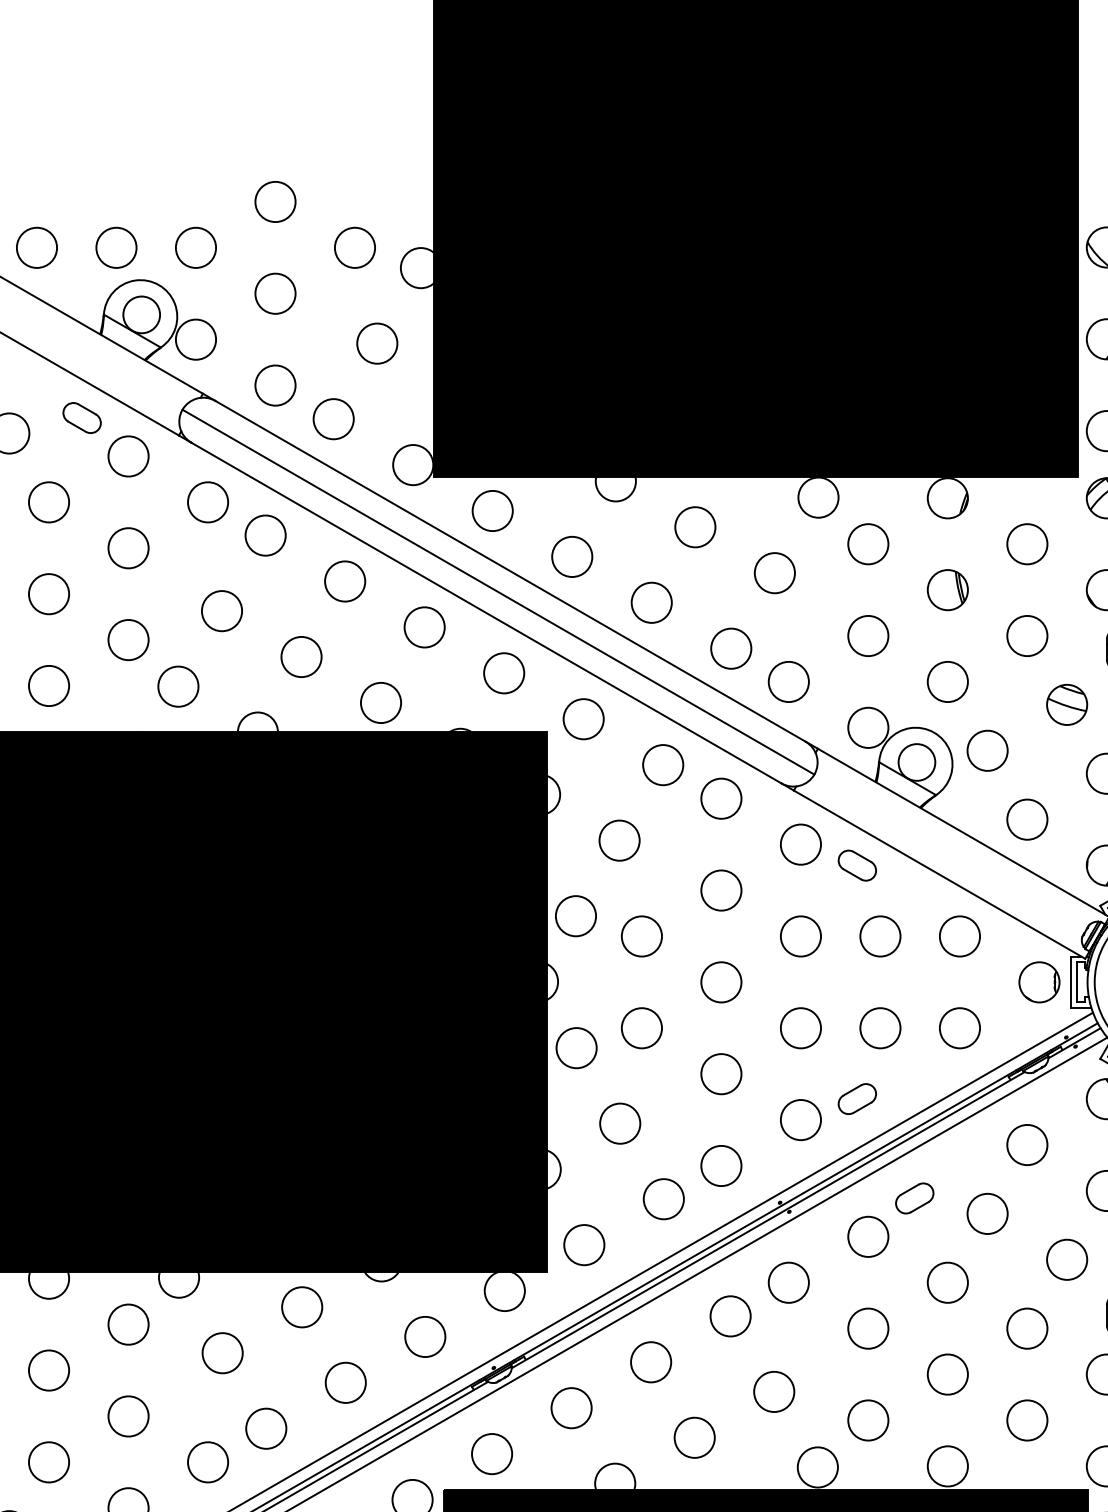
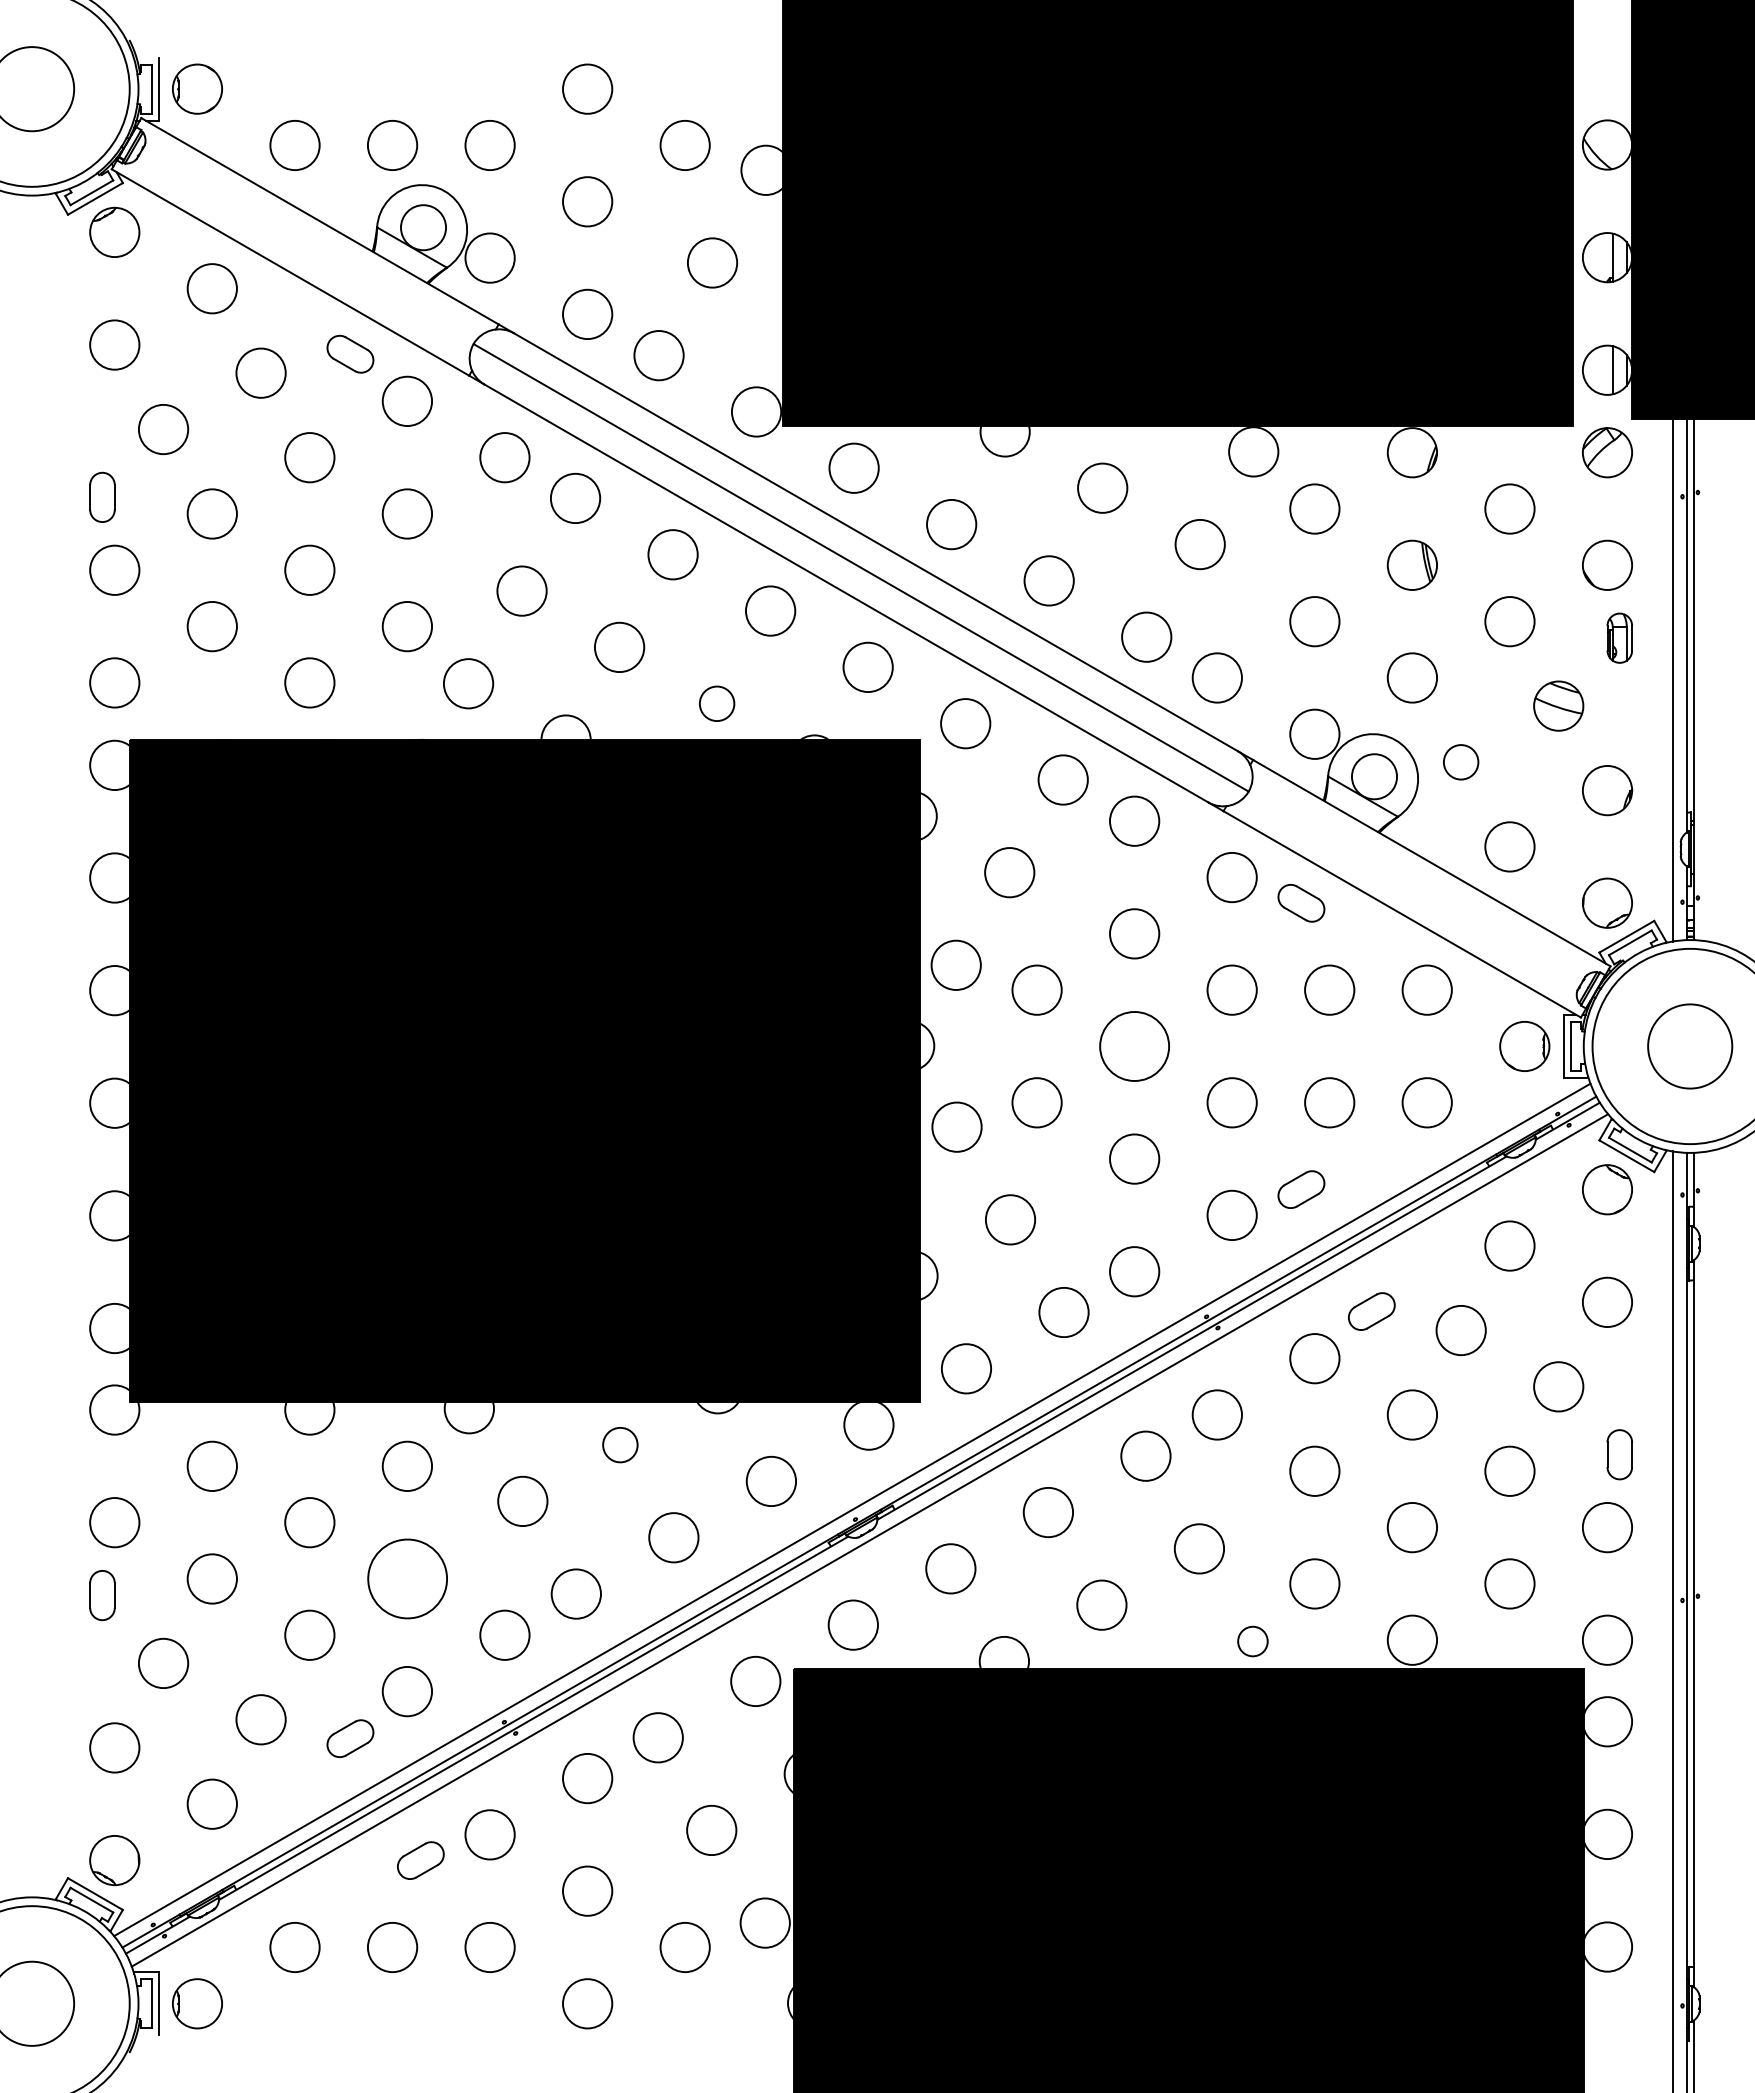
circle: (380, 702) -> (716, 703), size x0.7
circle: (987, 750) -> (1460, 761), size x0.7
circle: (721, 982) -> (1134, 1046), size x1.4
circle: (302, 1306) -> (620, 1444), size x0.7
circle: (127, 1416) -> (406, 1578), size x1.6
circle: (817, 1467) -> (1252, 1641), size x0.6

